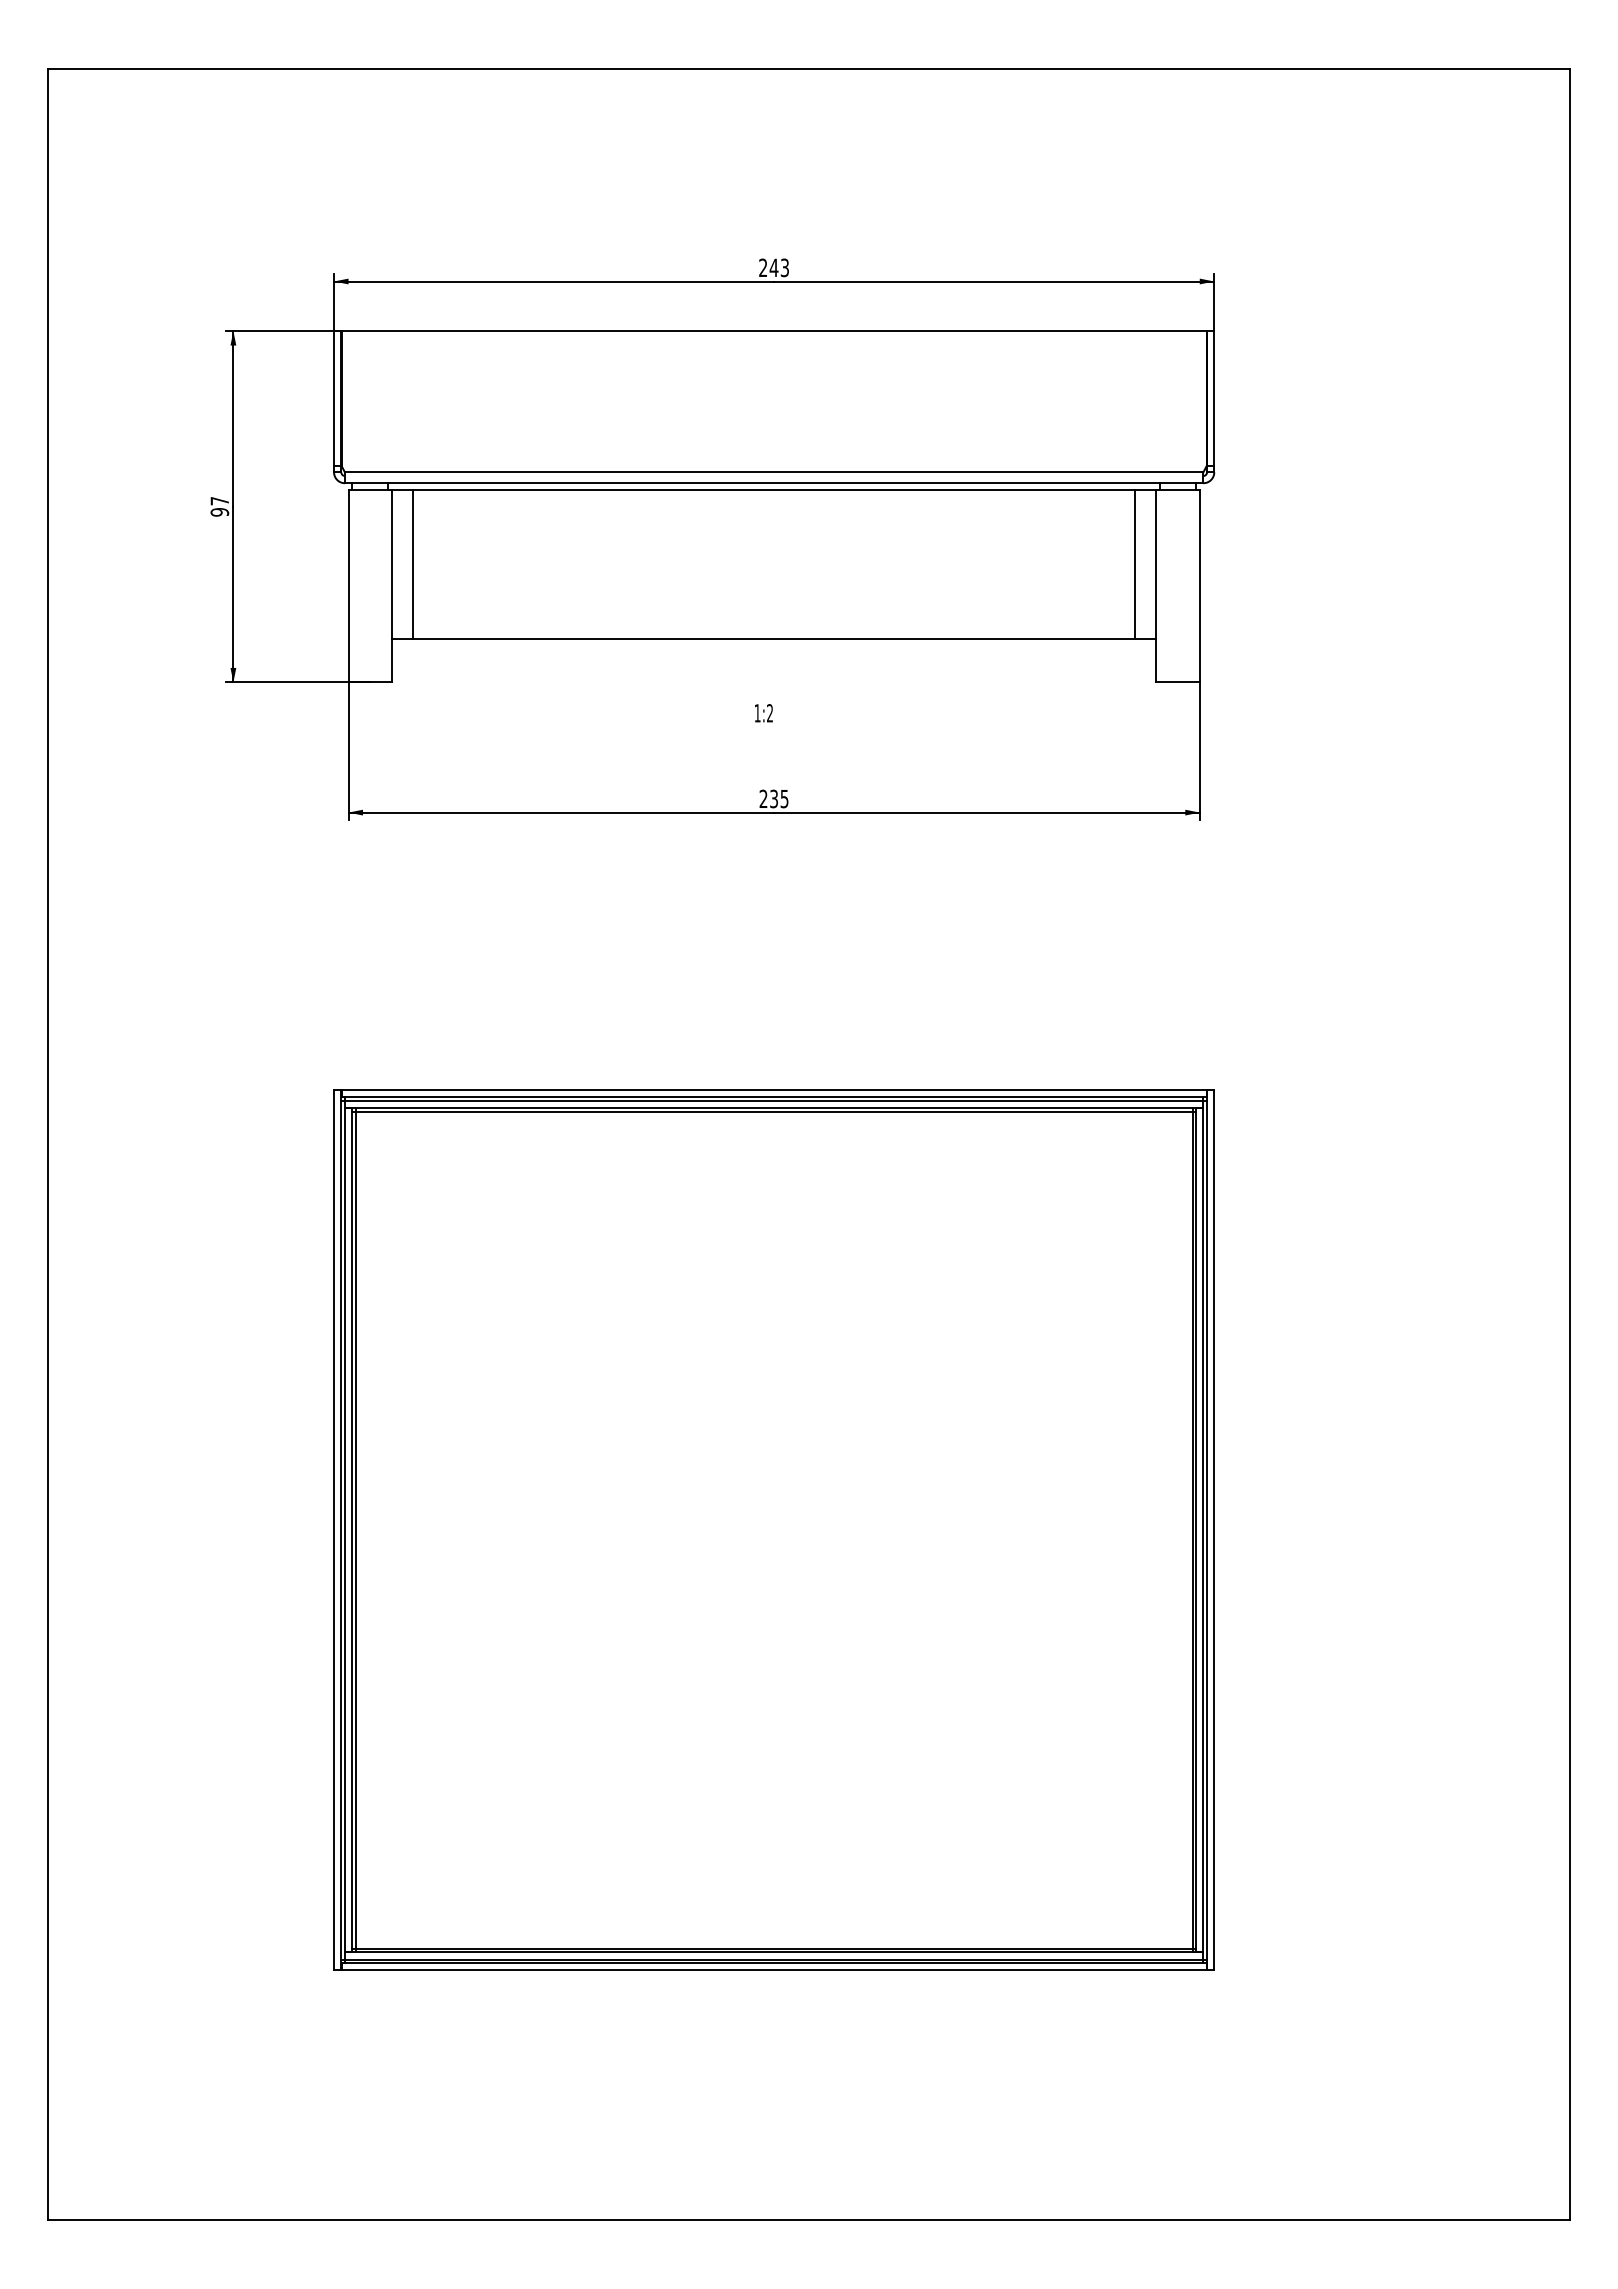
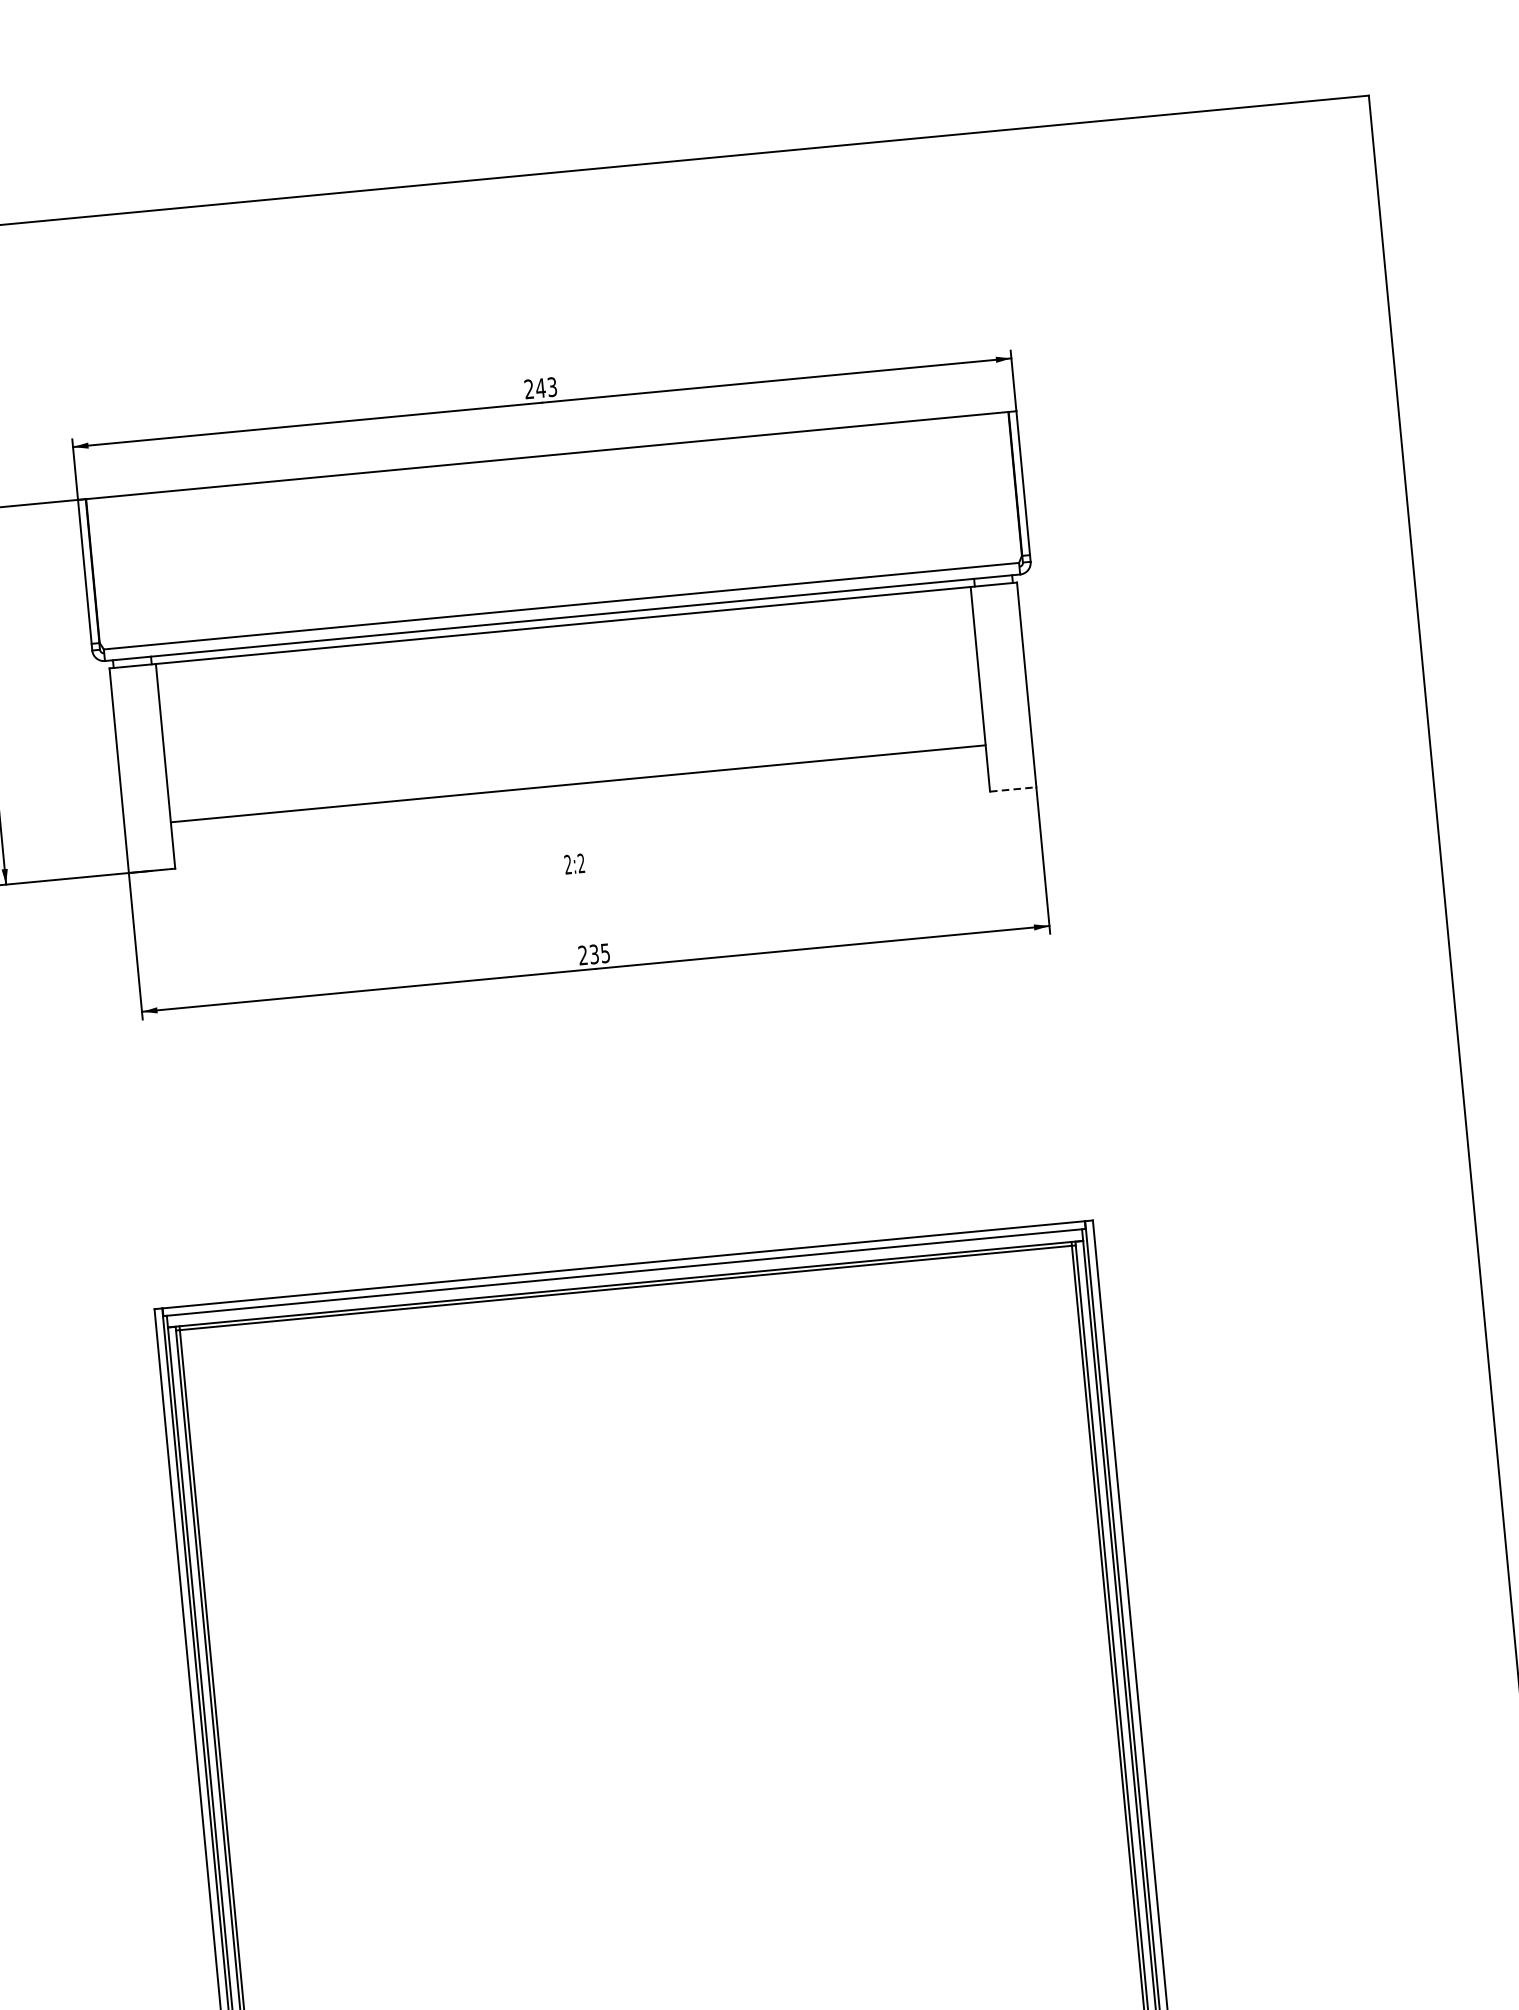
line: (413, 564) -> (186, 740), removed
line: (1134, 564) -> (954, 668), removed
line: (1178, 682) -> (1013, 789), solid -> dashed
text: (757, 713) -> (568, 864), 1:2 -> 2:2
line: (774, 1101) -> (625, 1276), removed

